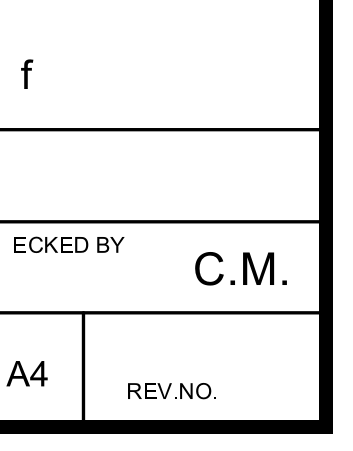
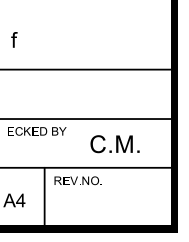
part: (239, 269) -> (114, 144), moved
part: (170, 390) -> (77, 180), moved

